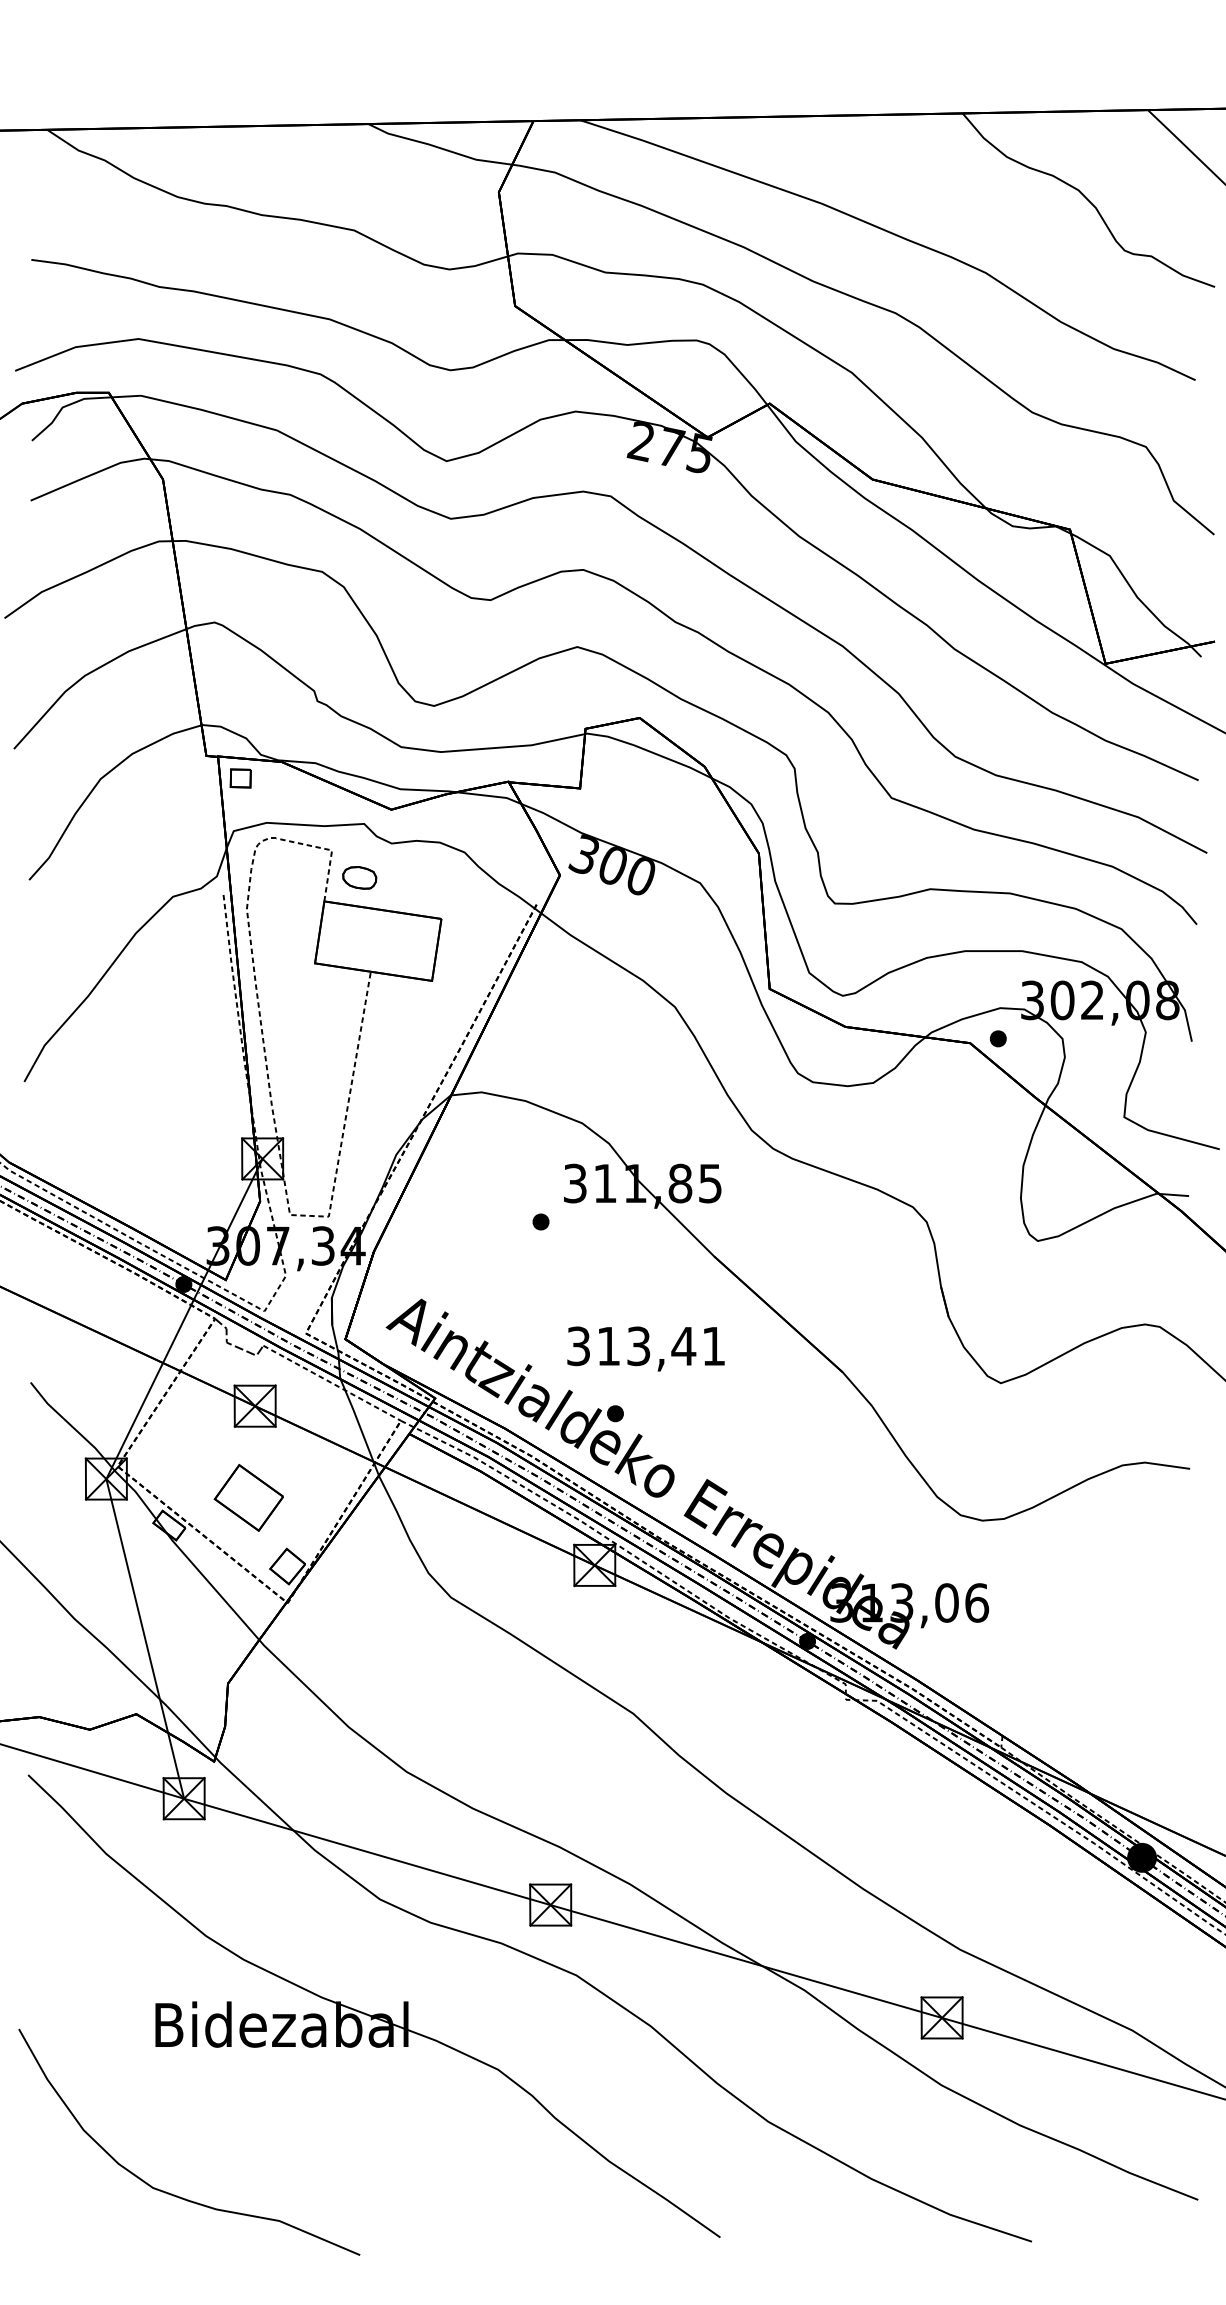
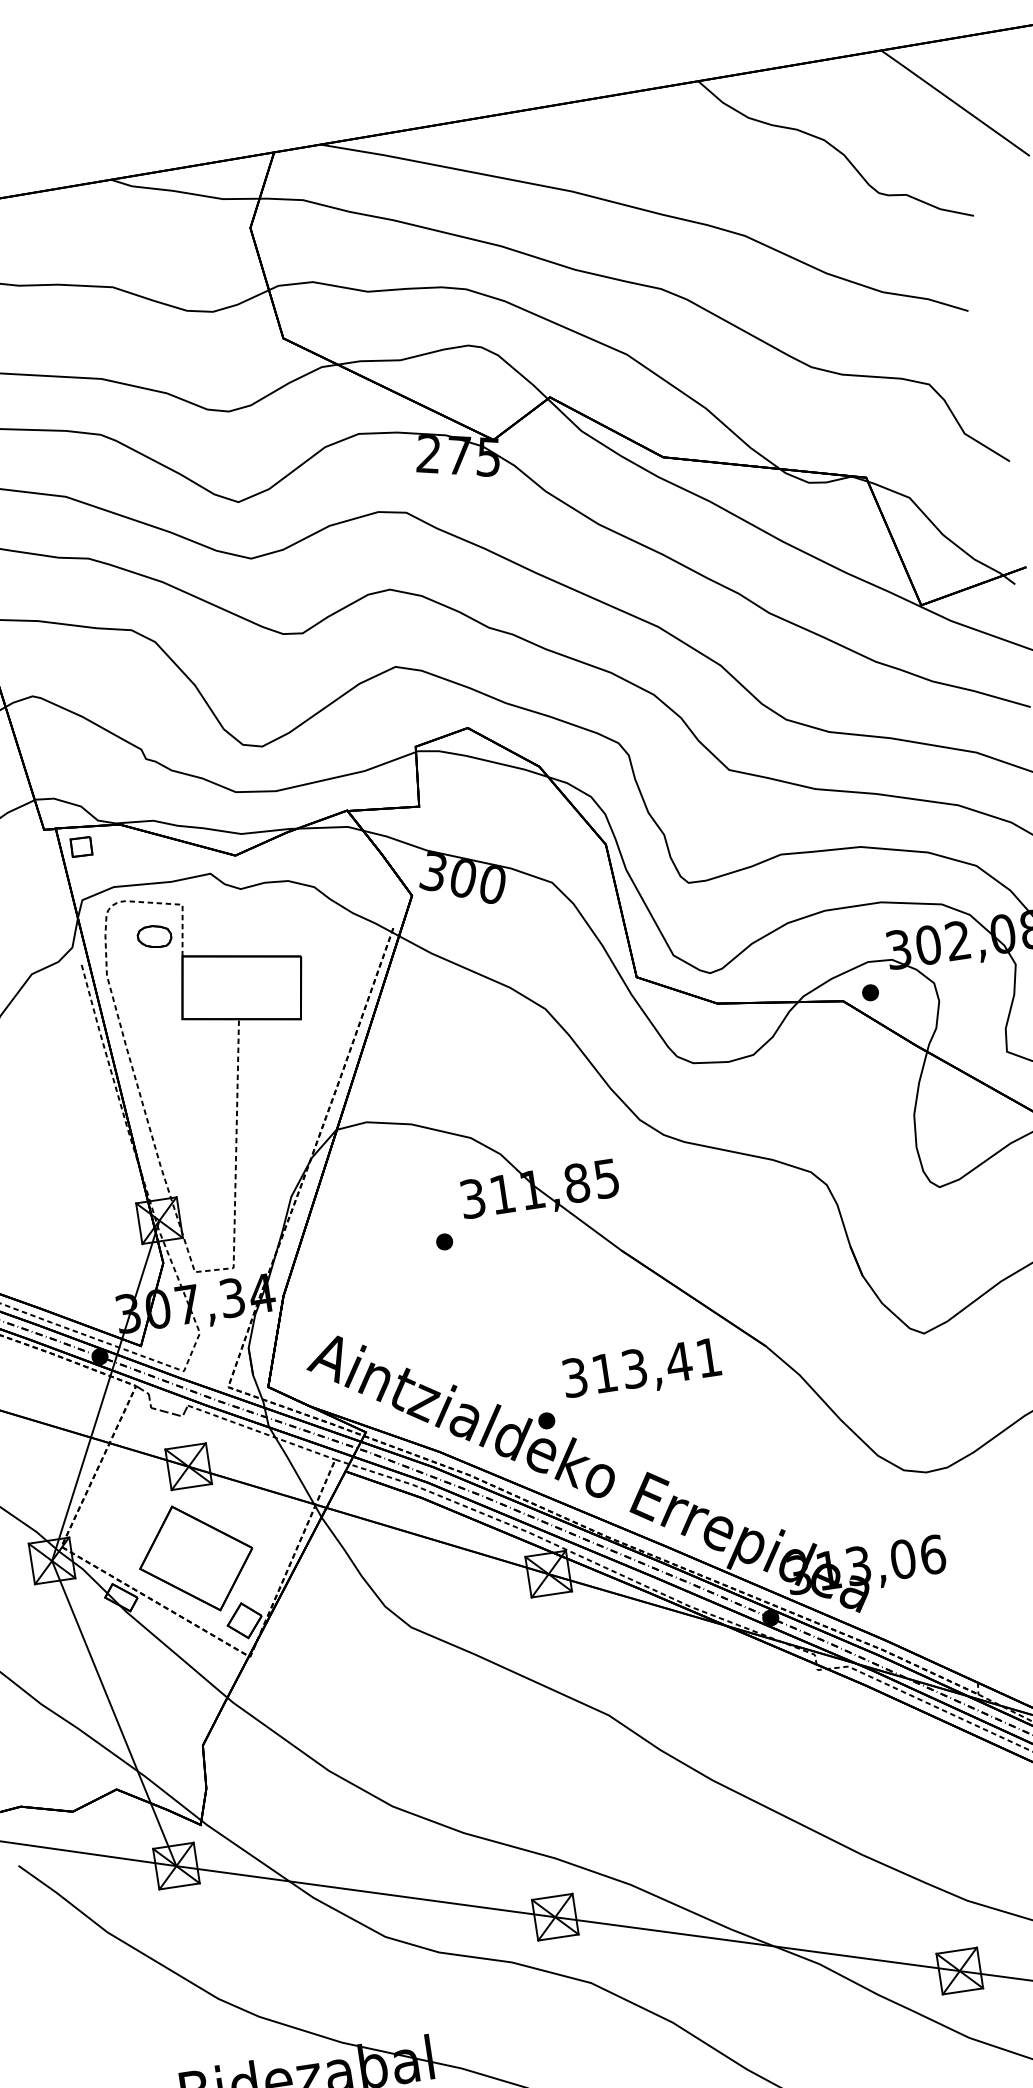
part: (359, 877) -> (154, 936), moved
text: (645, 1348) -> (641, 1370), moved
part: (248, 1497) -> (195, 1558), size x1.67

